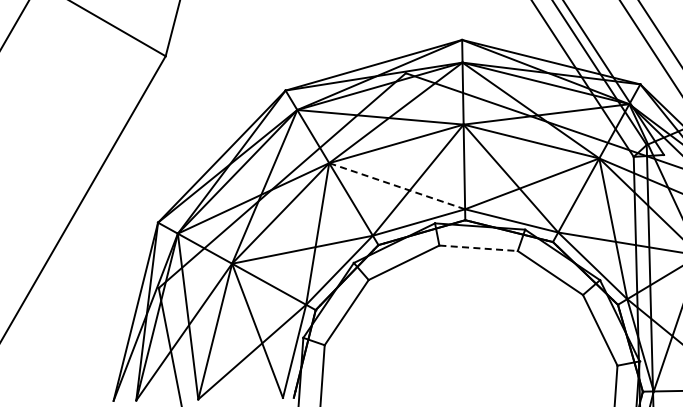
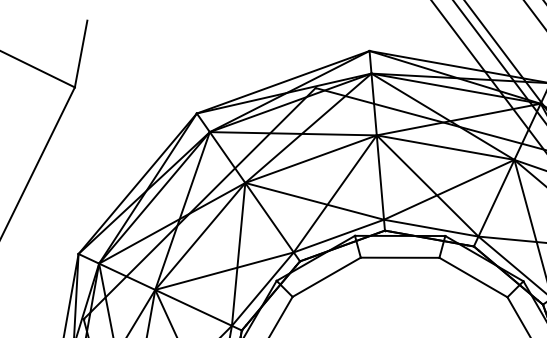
line: (397, 186) -> (315, 201), dashed -> solid
line: (479, 248) -> (401, 257), dashed -> solid

